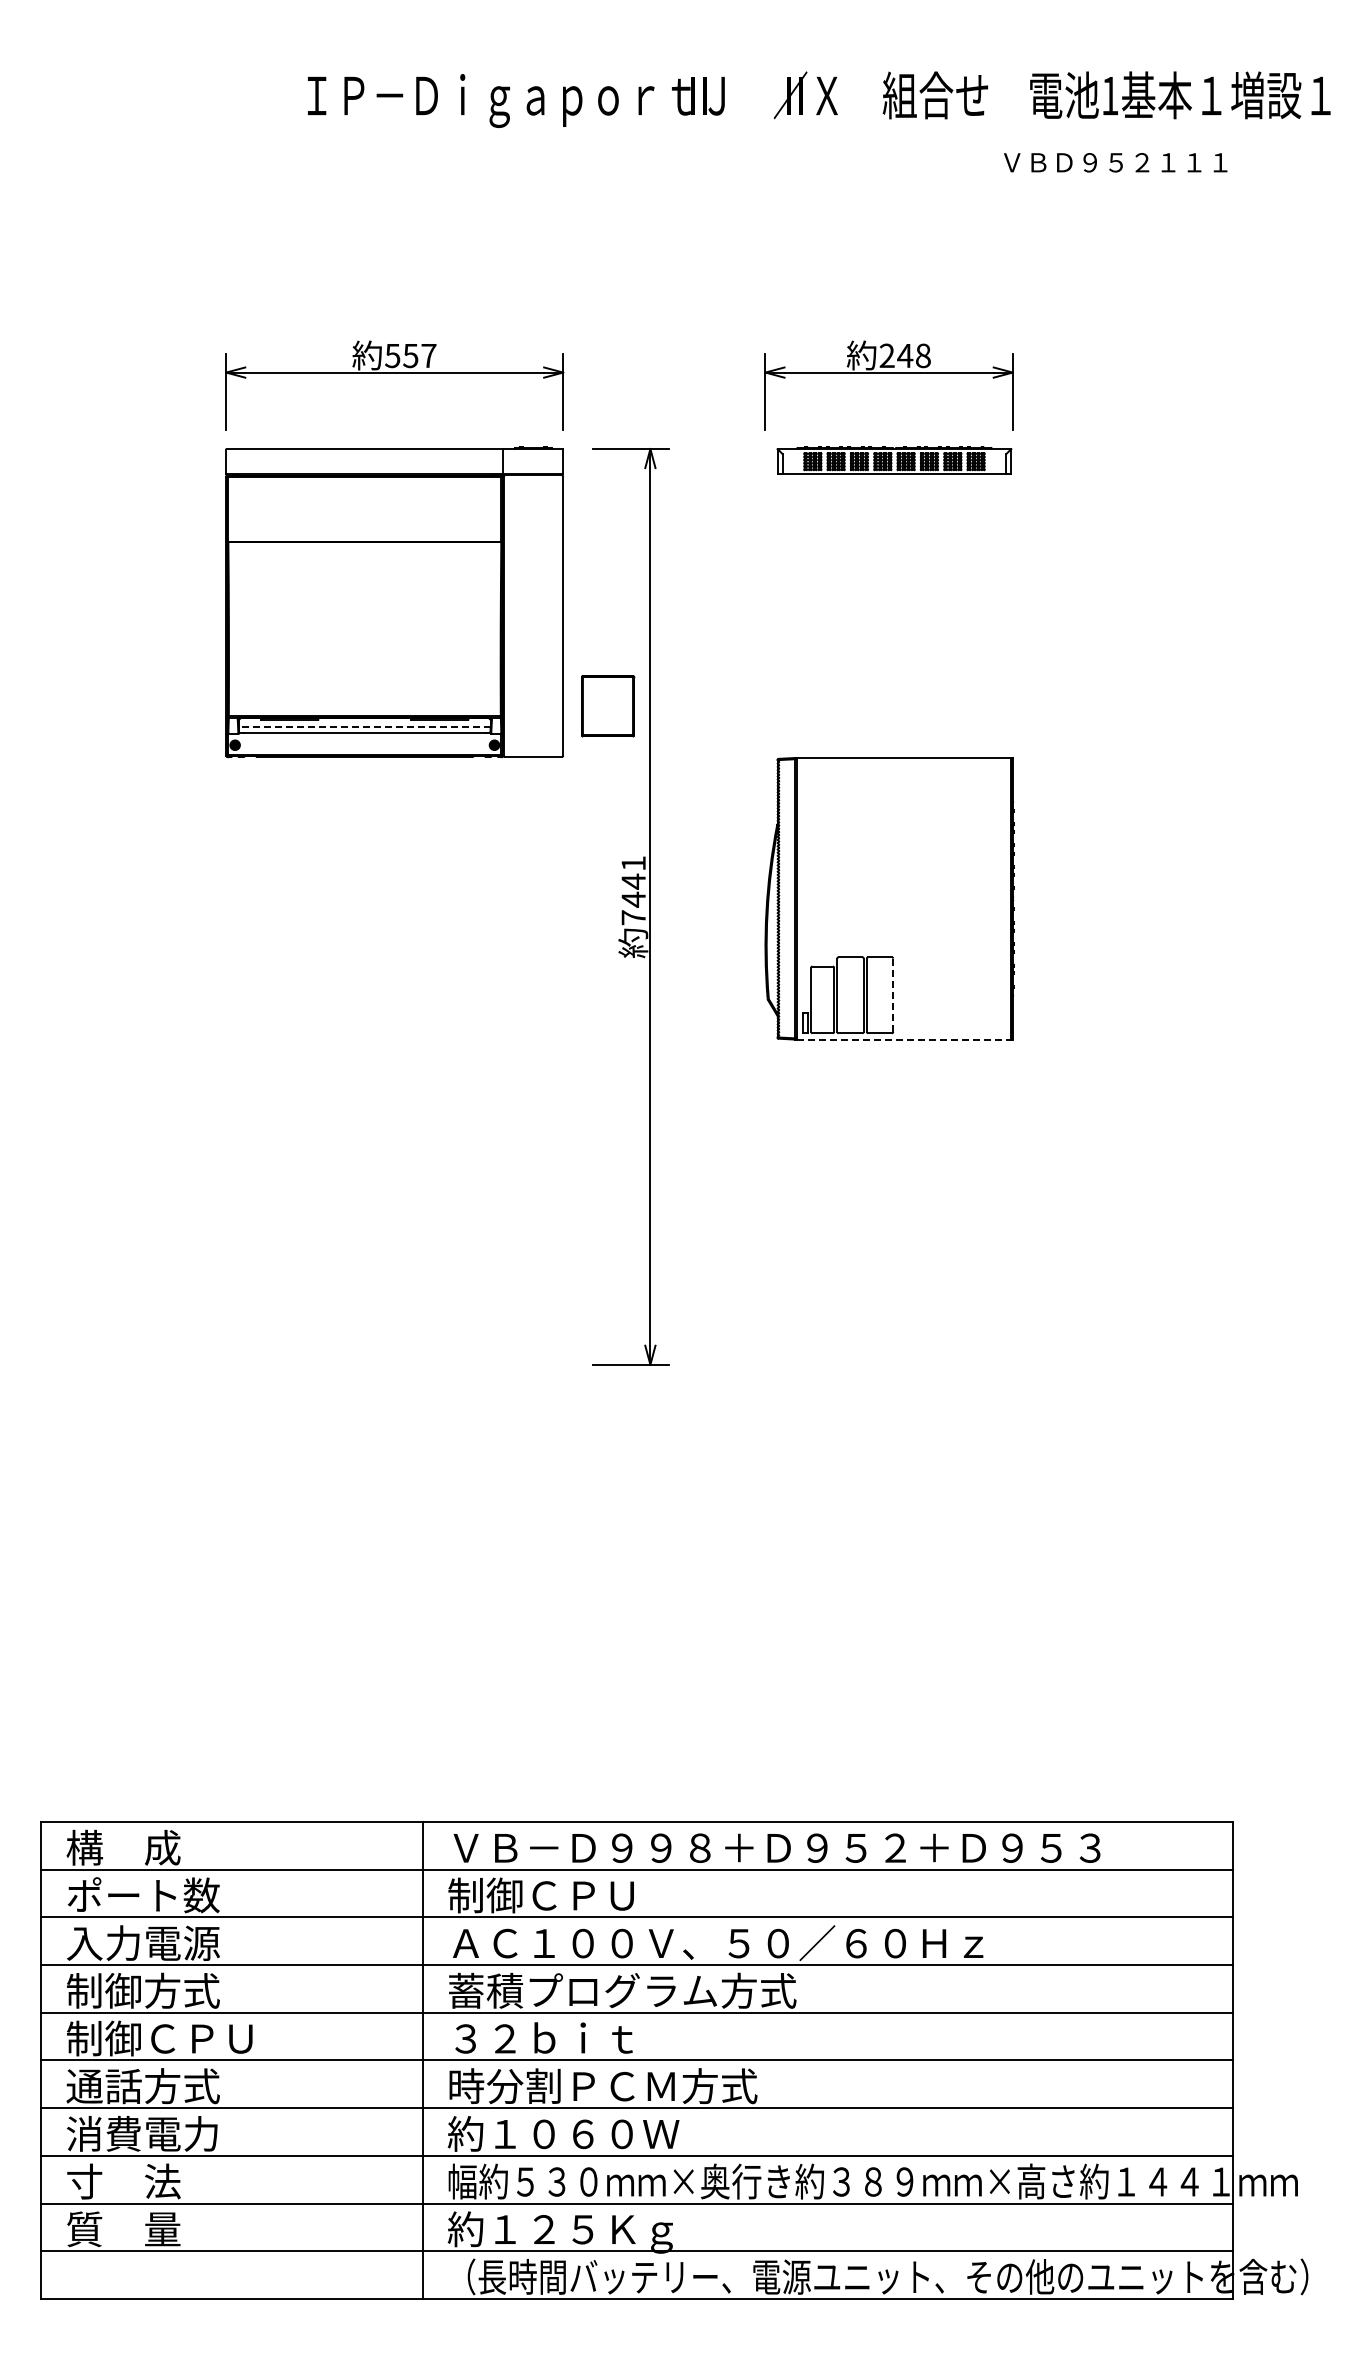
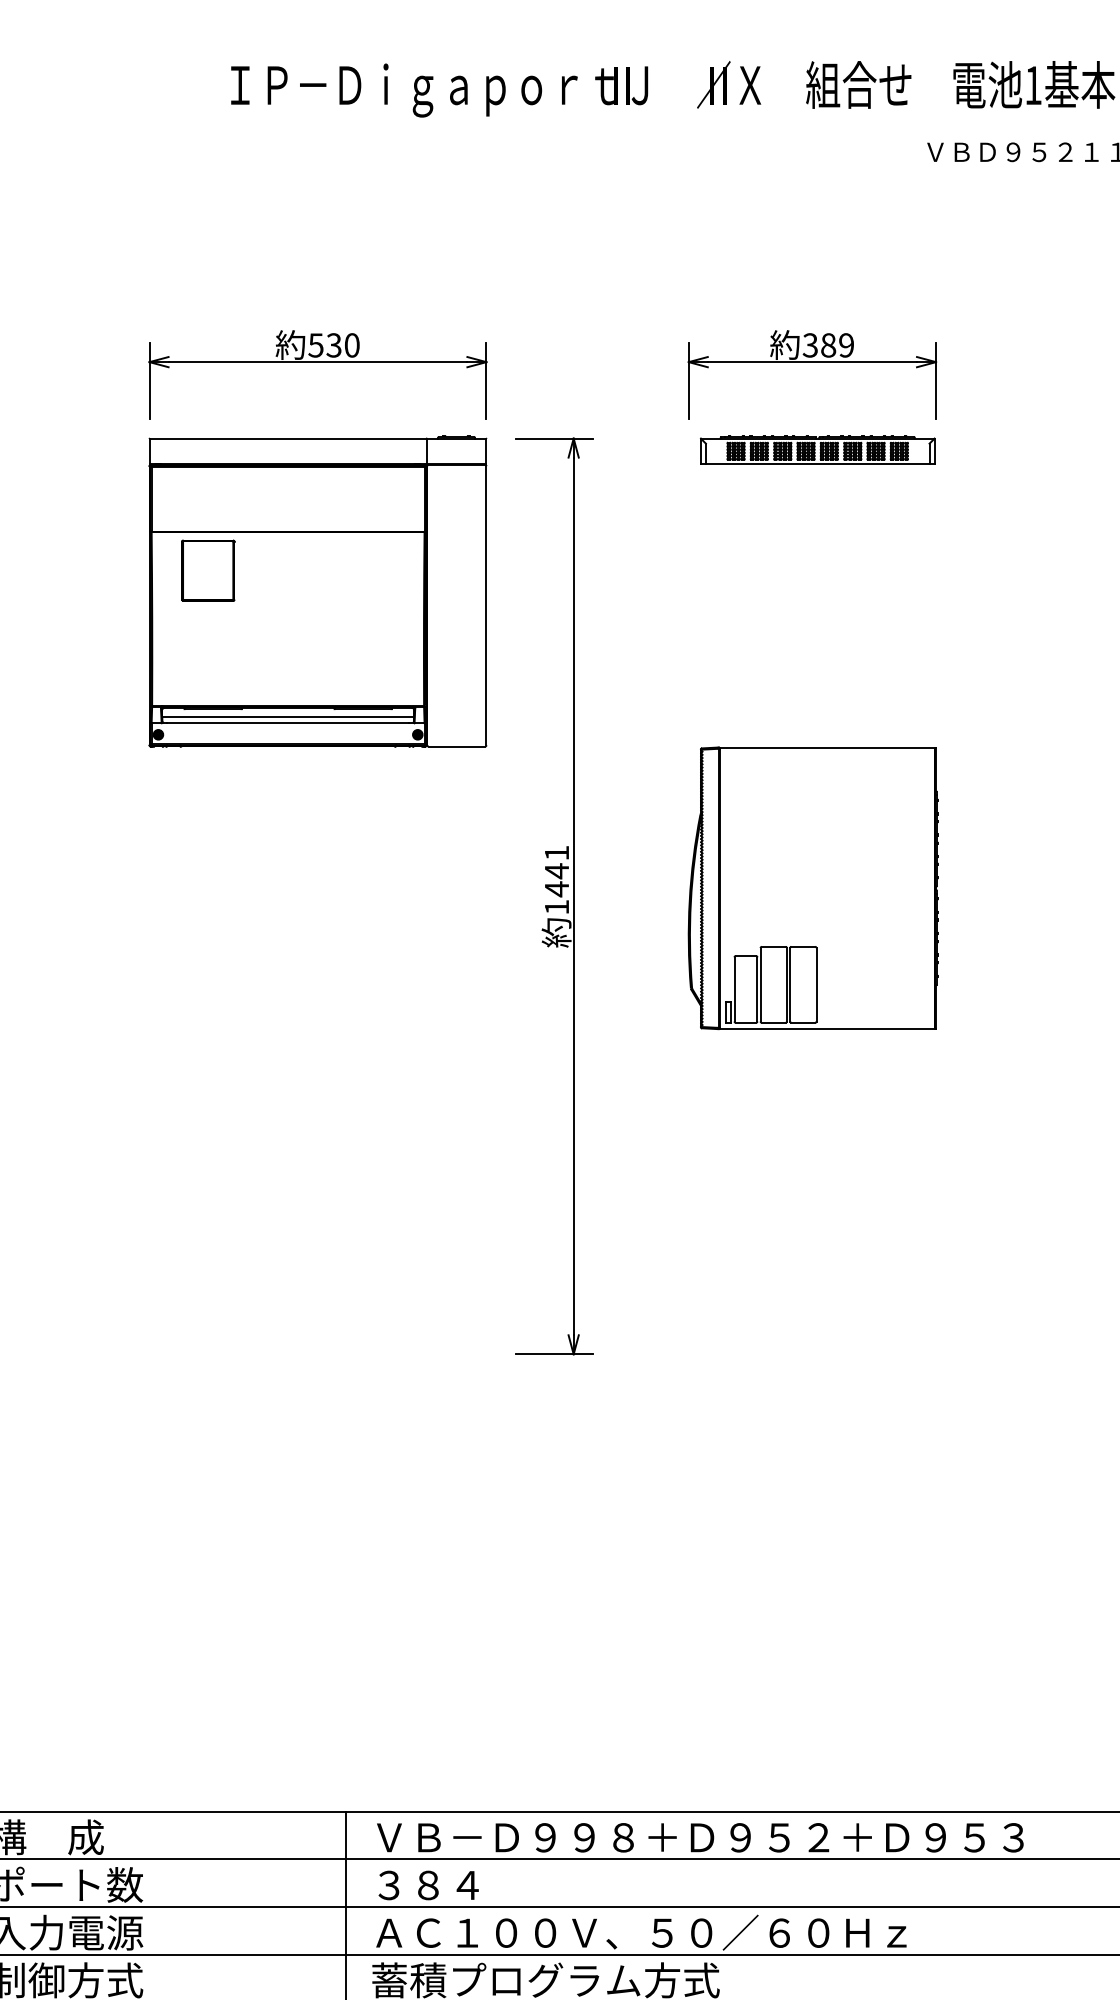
text: (419, 355) -> (342, 345), 557 -> 530
text: (904, 355) -> (827, 345), 248 -> 389
part: (608, 706) -> (208, 571), moved
line: (364, 727) -> (287, 717), dashed -> solid
text: (633, 917) -> (556, 907), 7441 -> 1441
line: (893, 995) -> (816, 985), dashed -> solid
line: (905, 1039) -> (828, 1029), dashed -> solid
text: (540, 1895) -> (463, 1885), 制御ＣＰＵ -> ３８４

